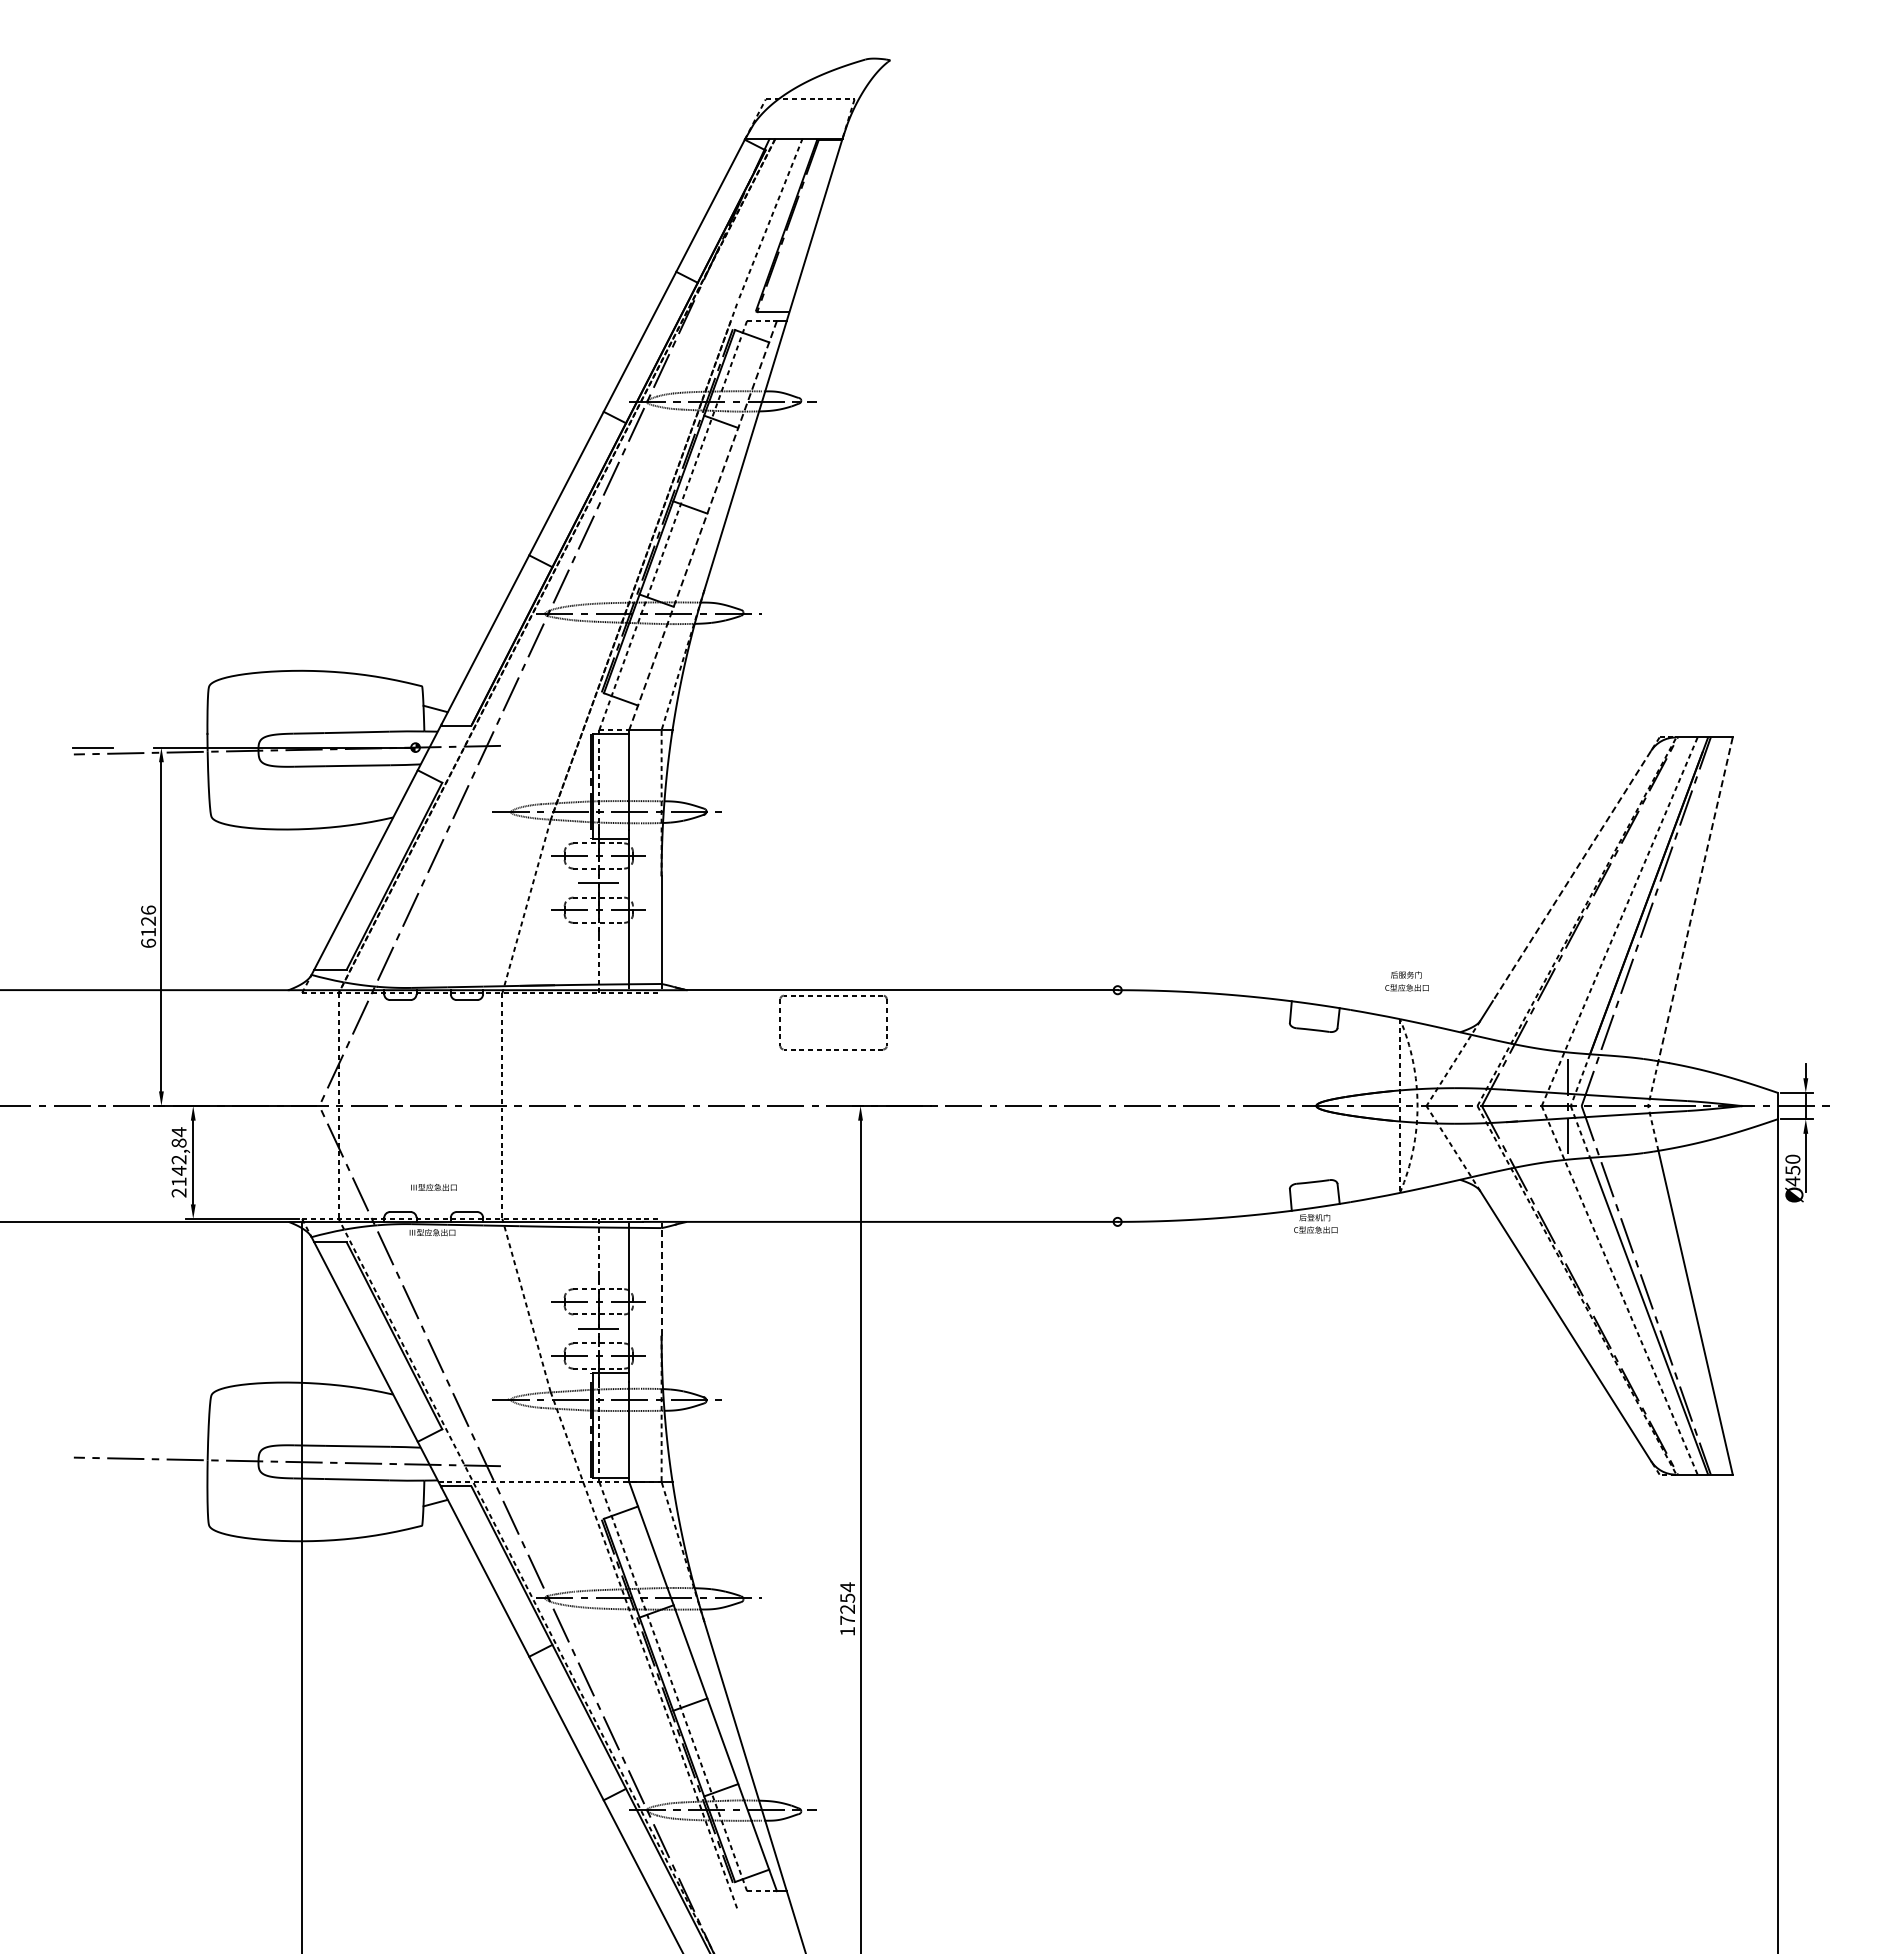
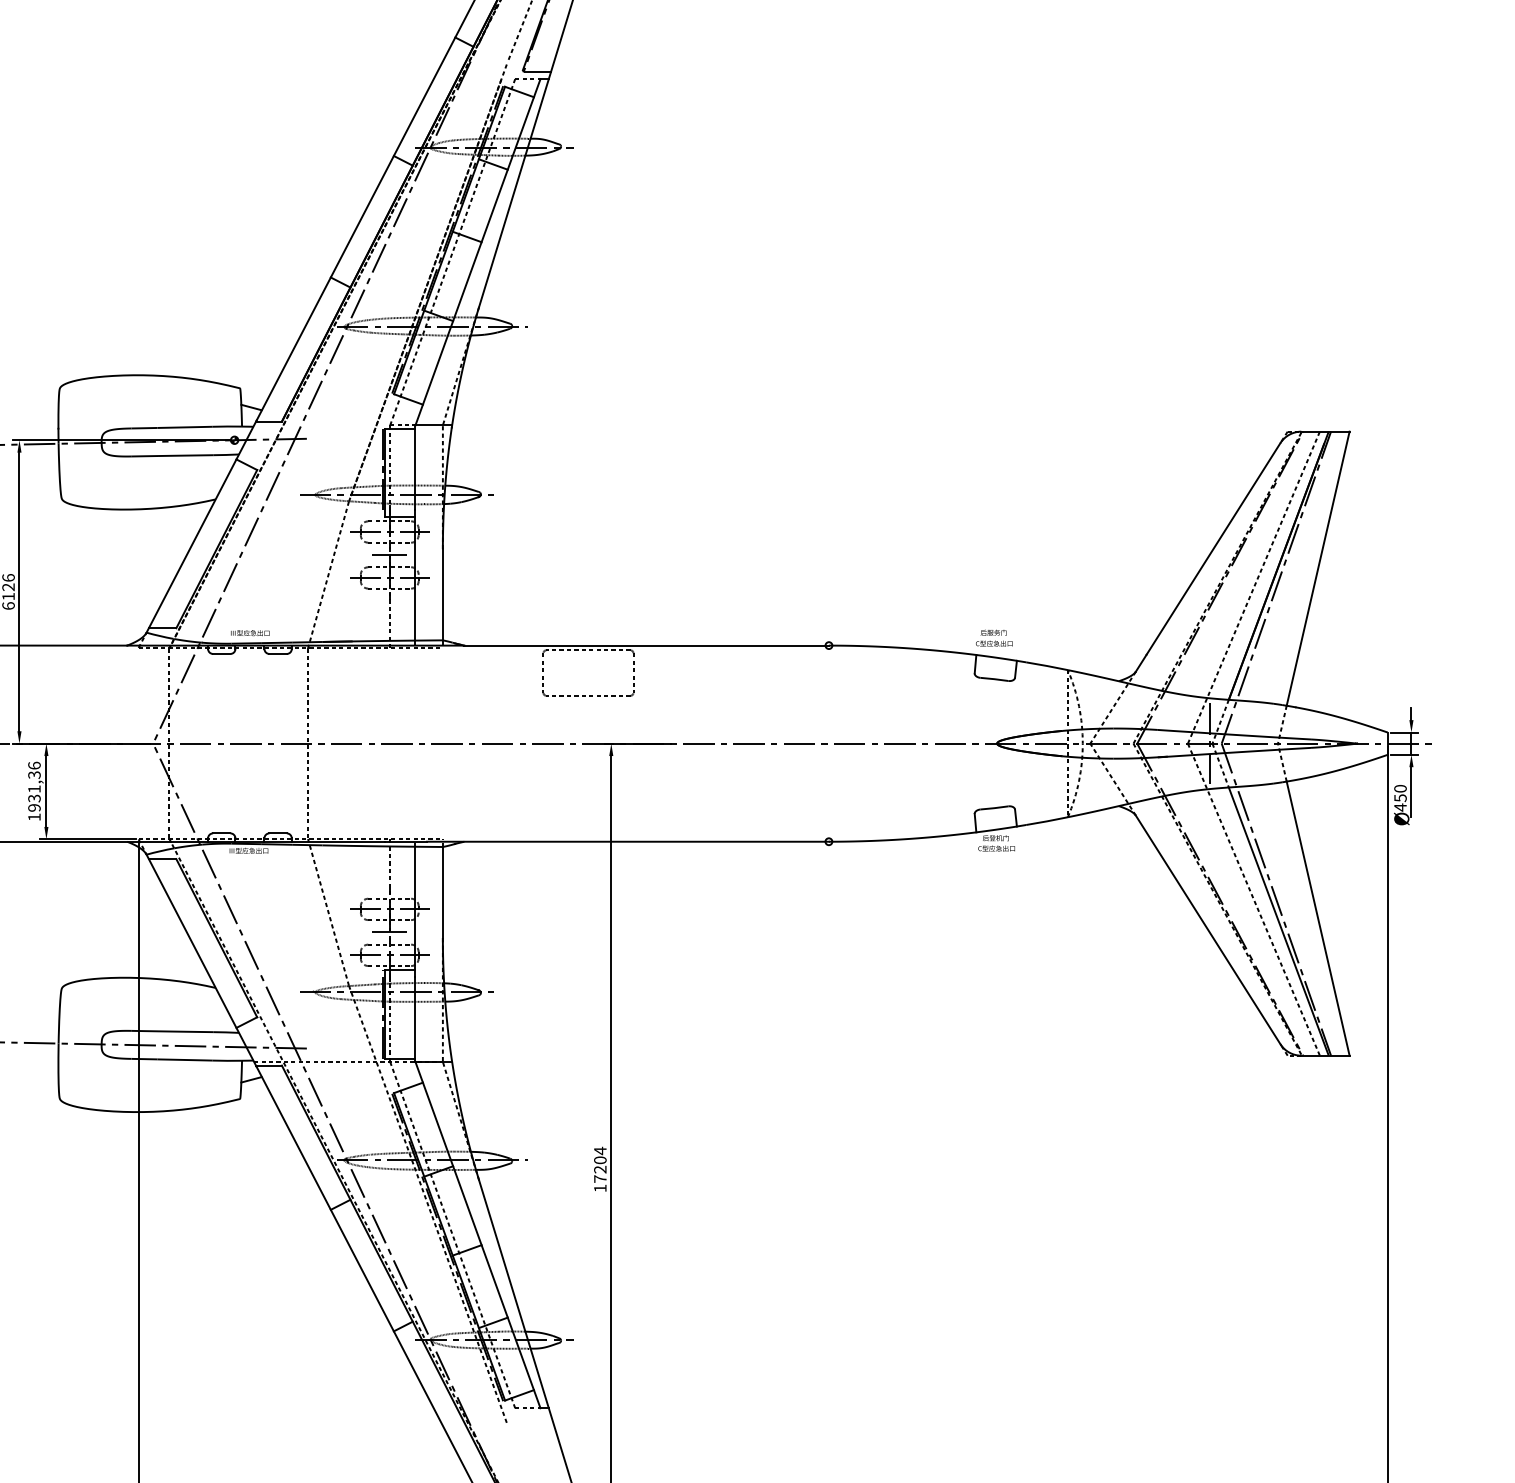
line: (702, 526) -> (477, 253), dashed -> solid
line: (1571, 876) -> (1213, 549), dashed -> solid
line: (1695, 899) -> (1318, 568), dashed -> solid
text: (1406, 981) -> (993, 638), moved
text: (178, 1162) -> (33, 791), 2142,84 -> 1931,36
text: (433, 1187) -> (249, 633), moved
line: (661, 1281) -> (442, 892), dashed -> solid
text: (847, 1597) -> (600, 1159), 17254 -> 17204

